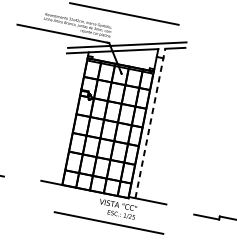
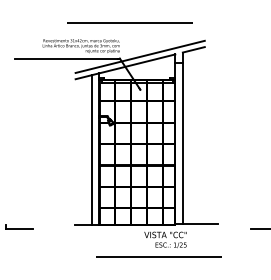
line: (68, 118) -> (91, 150), added
line: (149, 123) -> (182, 138), dashed -> solid

